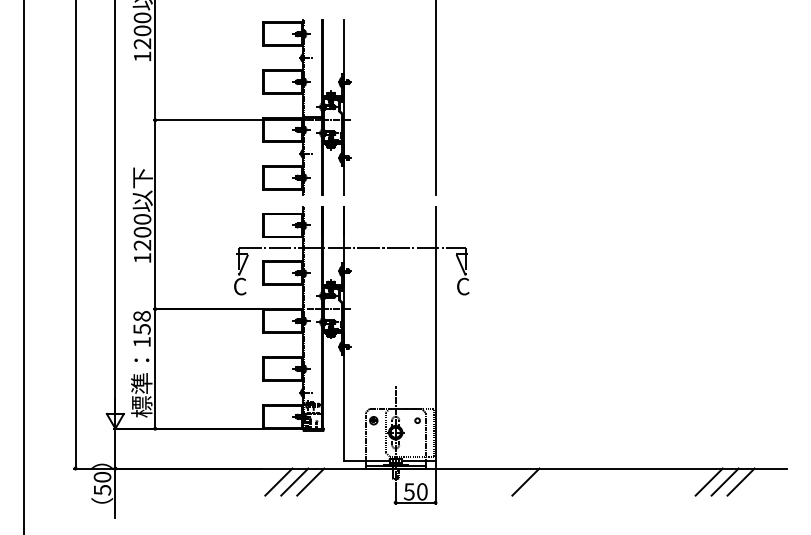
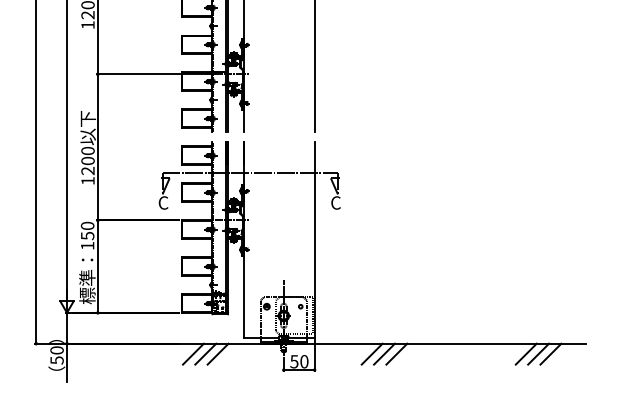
text: (142, 316) -> (87, 226), 158 -> 150
line: (509, 481) -> (371, 353), added
line: (541, 481) -> (396, 353), added

